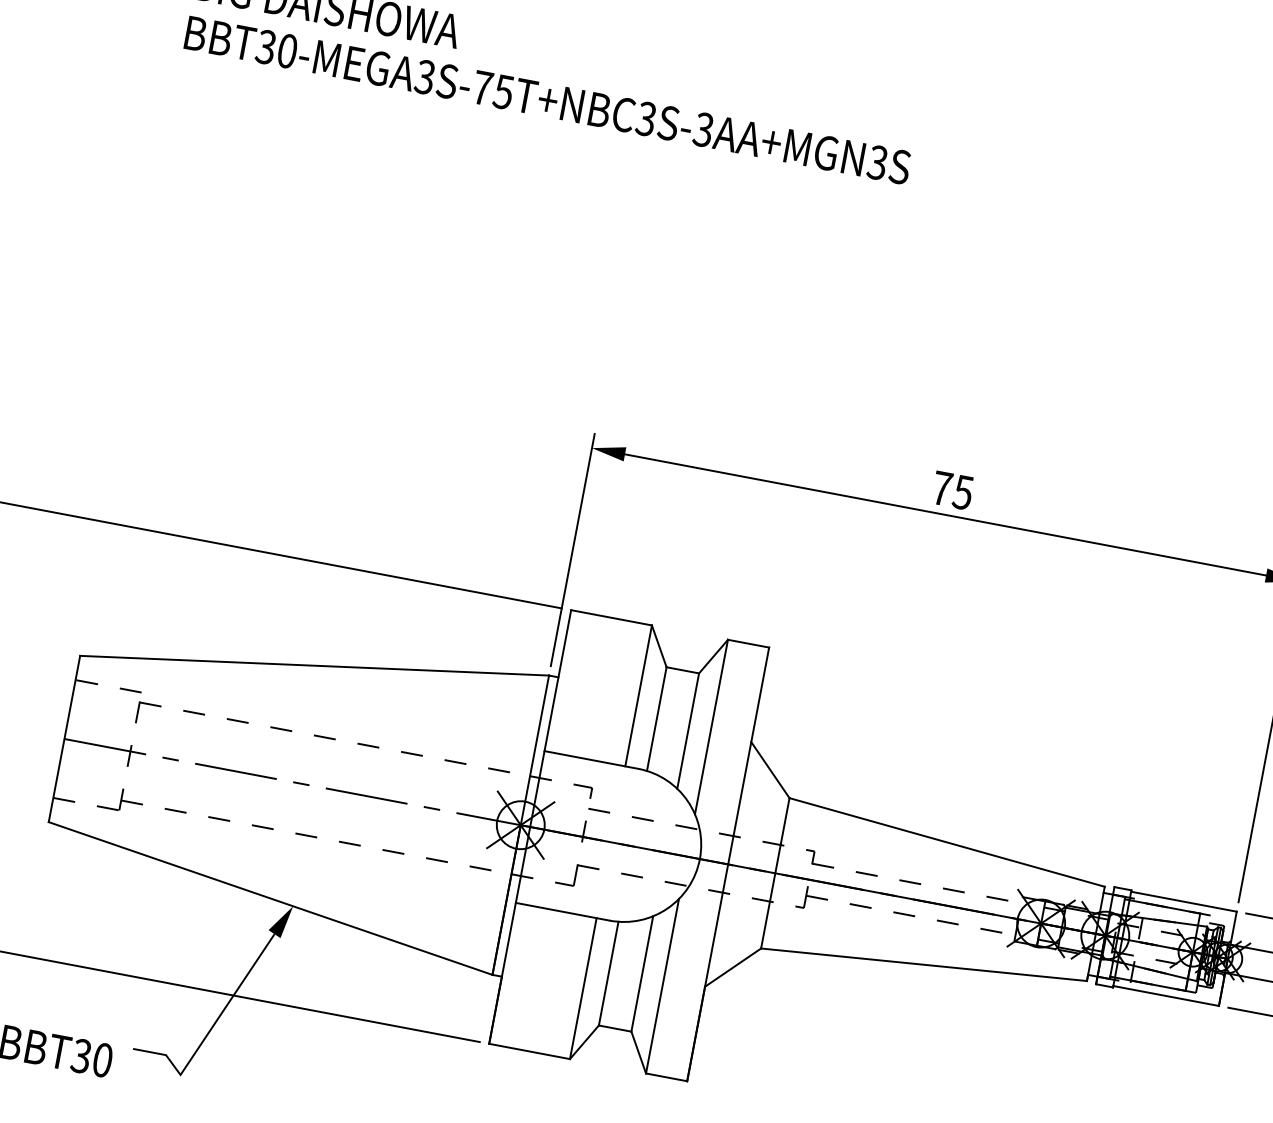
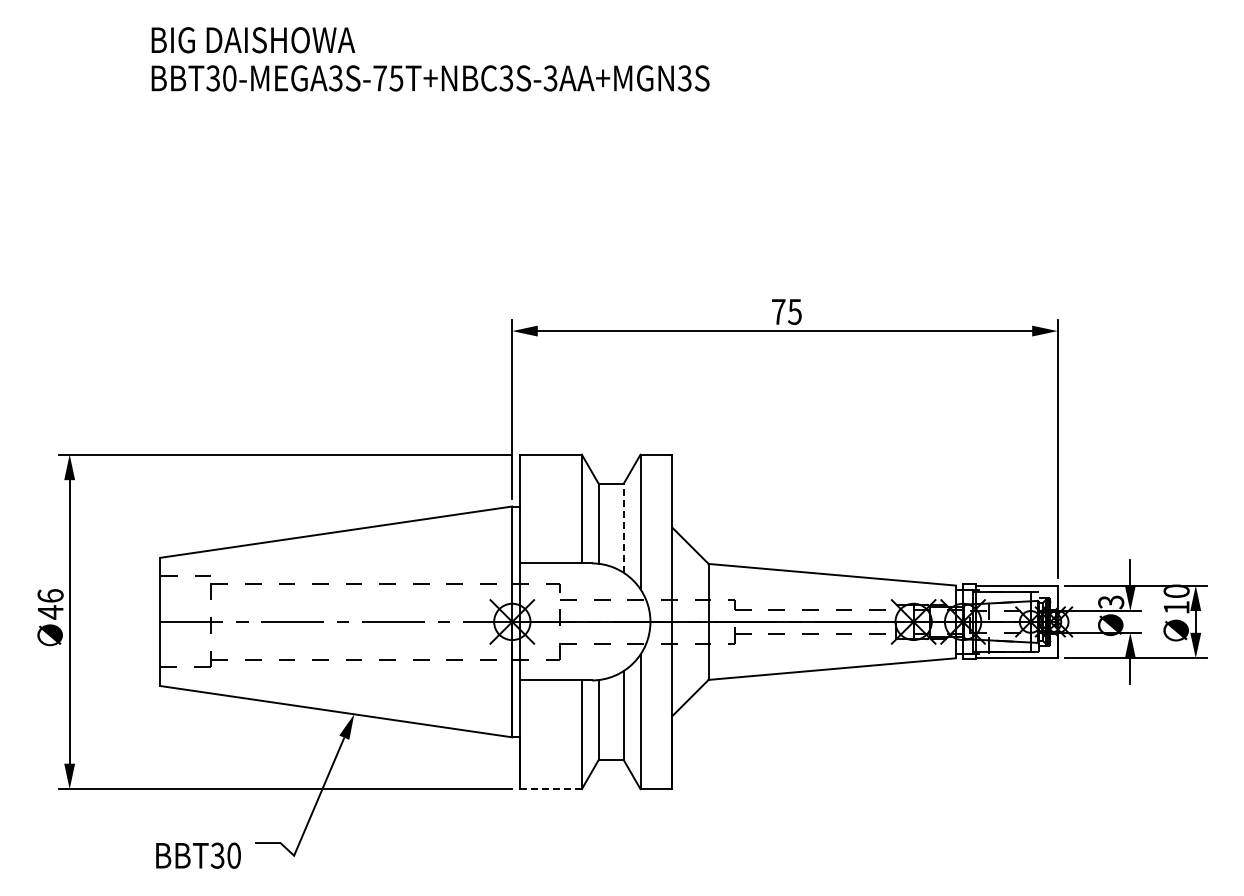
line: (687, 731) -> (623, 528), solid -> dashed
line: (530, 1052) -> (551, 789), solid -> dashed

